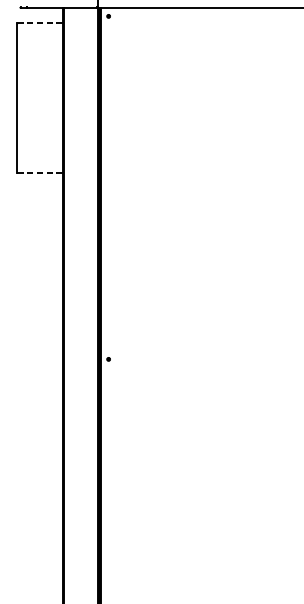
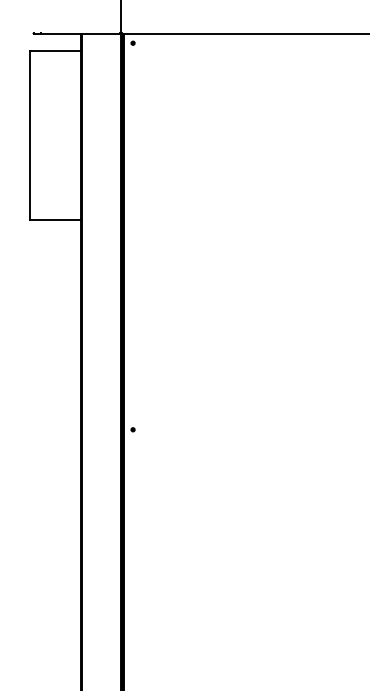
line: (39, 23) -> (55, 51), dashed -> solid
line: (39, 173) -> (55, 220), dashed -> solid

